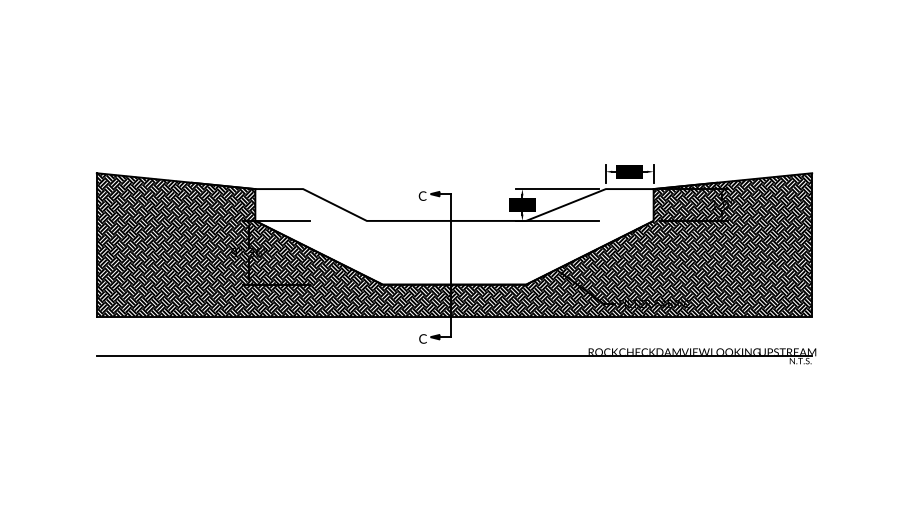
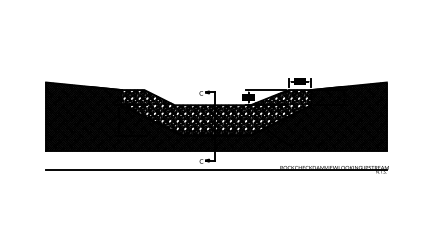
hatch: (454, 236) -> (216, 112), added

